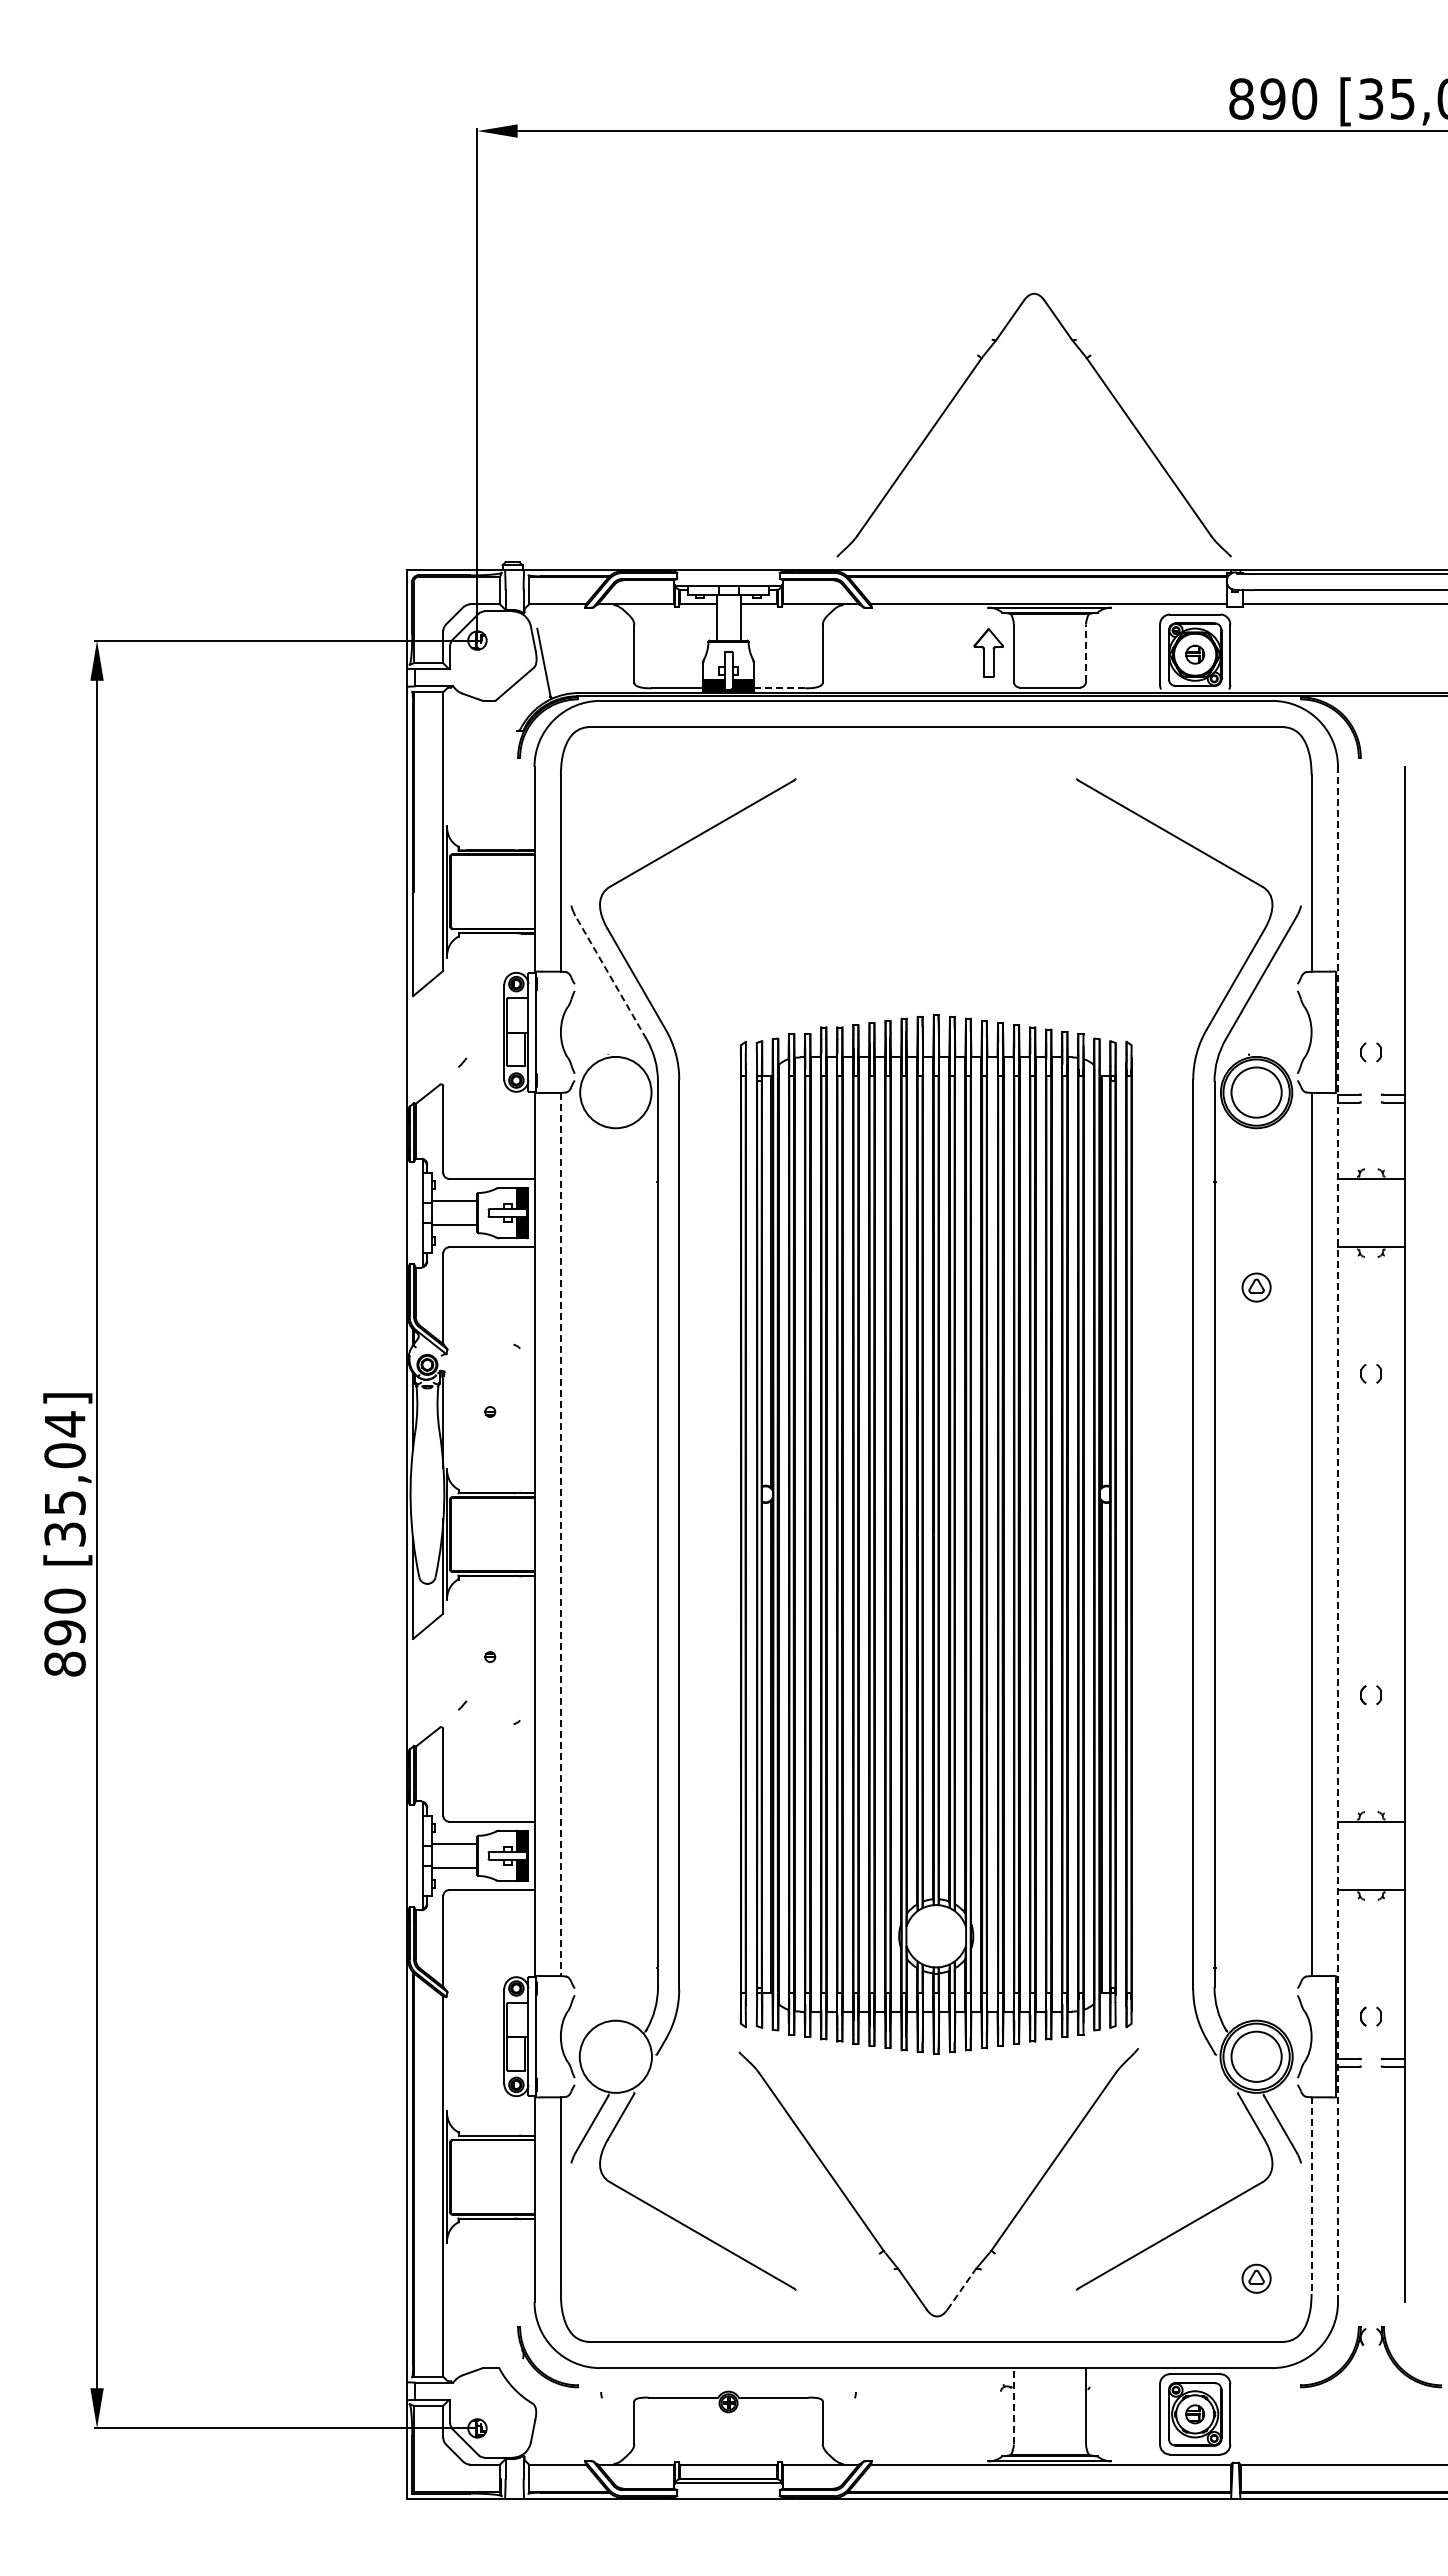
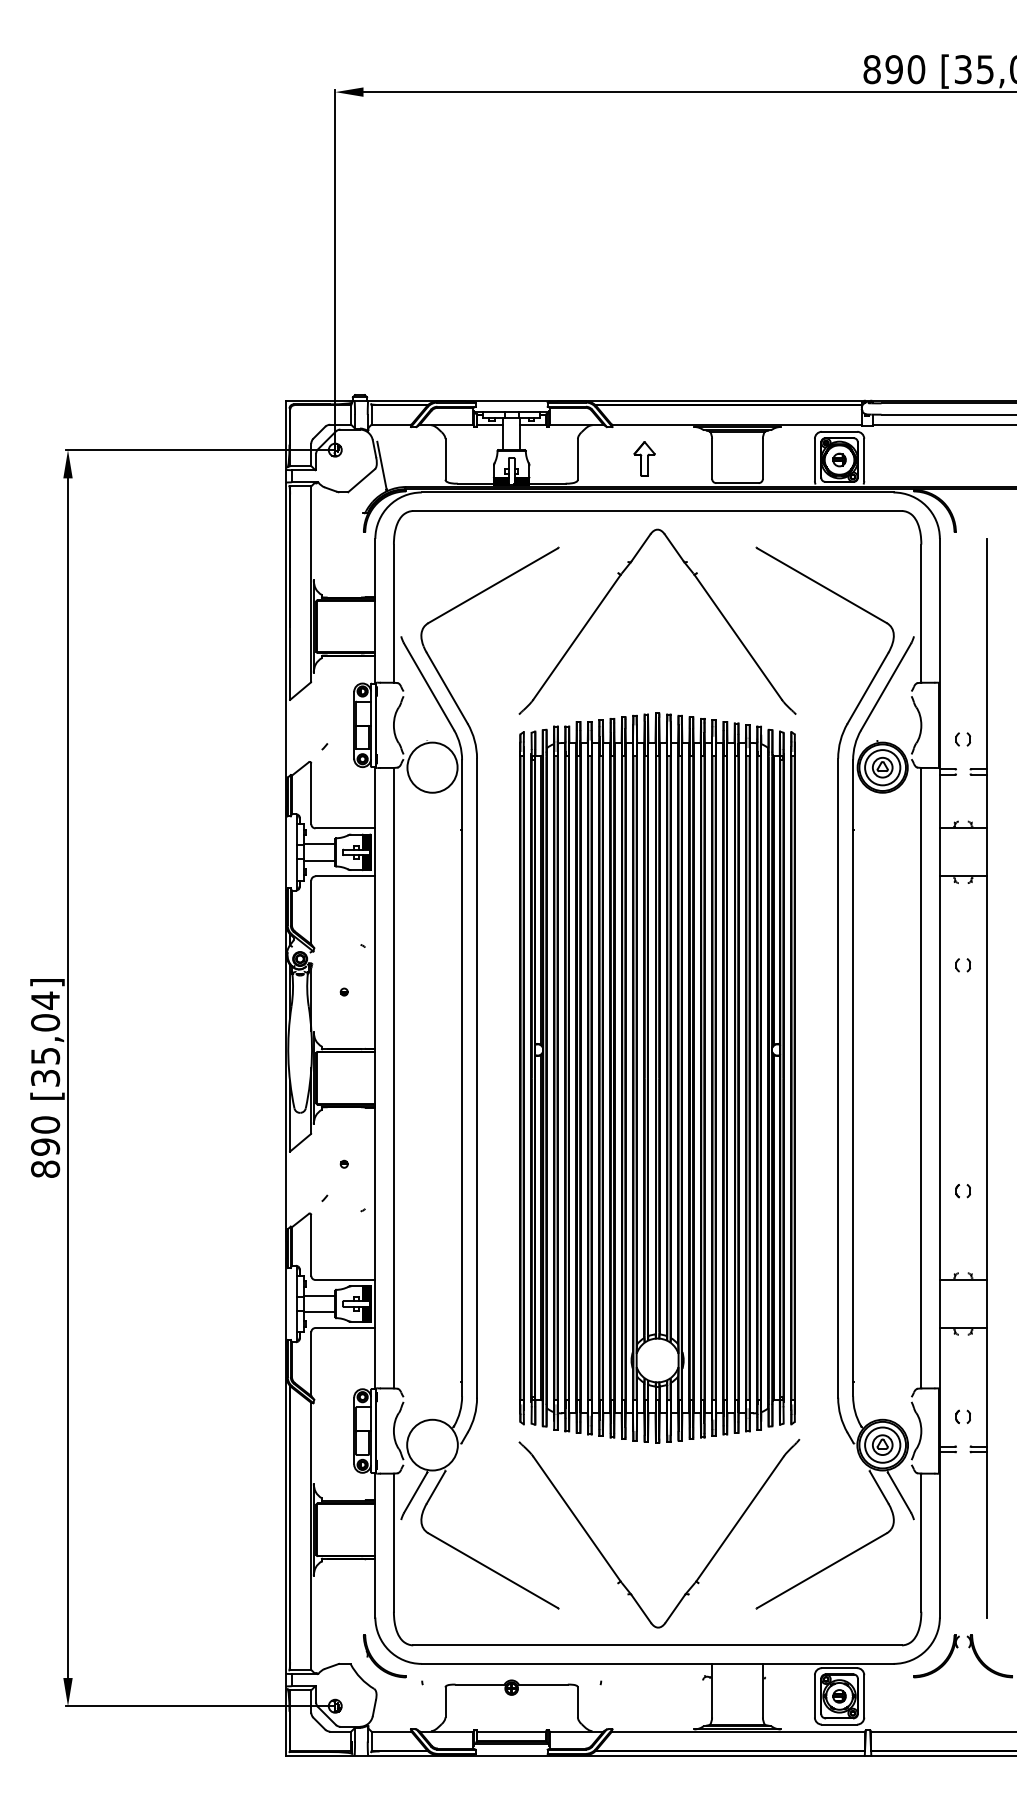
part: (970, 376) -> (612, 587), moved
part: (988, 653) -> (644, 459), moved
line: (1086, 653) -> (763, 459), dashed -> solid
line: (779, 688) -> (547, 483), dashed -> solid
line: (610, 977) -> (428, 686), dashed -> solid
part: (1256, 1287) -> (882, 767), moved
line: (560, 1534) -> (393, 1078), dashed -> solid
line: (1337, 1534) -> (939, 1078), dashed -> solid
line: (1311, 2196) -> (921, 1543), dashed -> solid
part: (1256, 2278) -> (882, 1444), moved
line: (961, 2290) -> (675, 1609), dashed -> solid
line: (1013, 2405) -> (711, 1690), dashed -> solid

